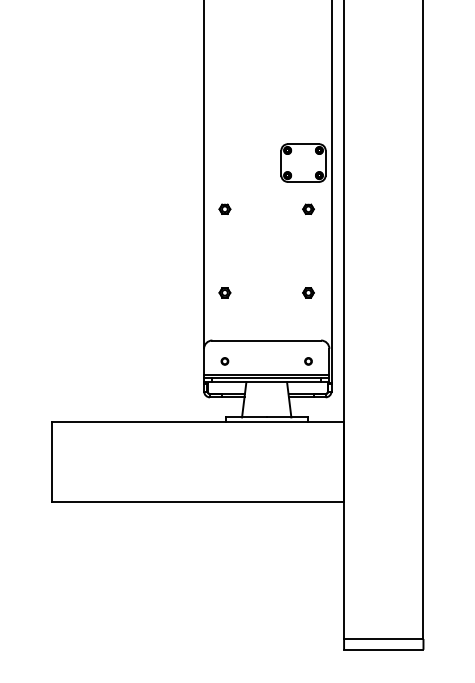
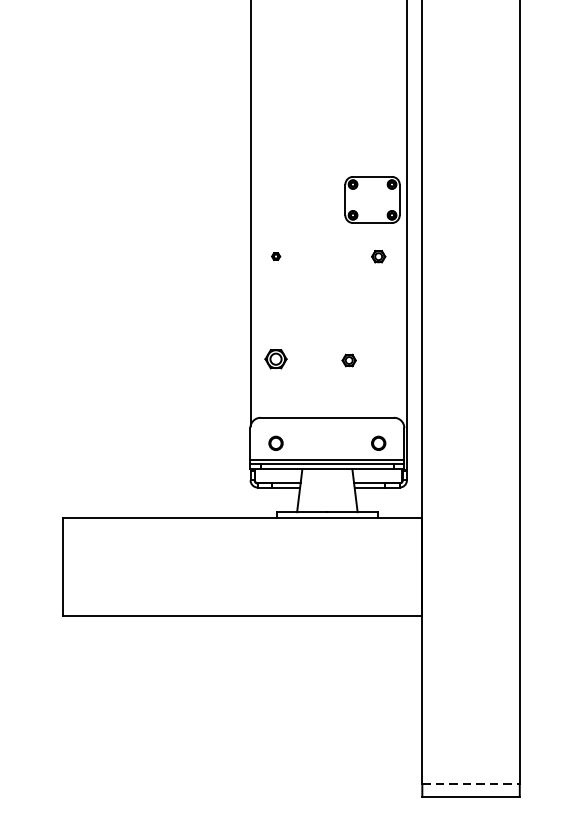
part: (224, 208) -> (275, 255), size x0.6
part: (224, 292) -> (275, 358), size x1.6
part: (308, 292) -> (349, 360), moved
part: (224, 361) -> (275, 443), size x1.6
part: (308, 361) -> (378, 443), size x1.6
line: (383, 639) -> (470, 784), solid -> dashed

